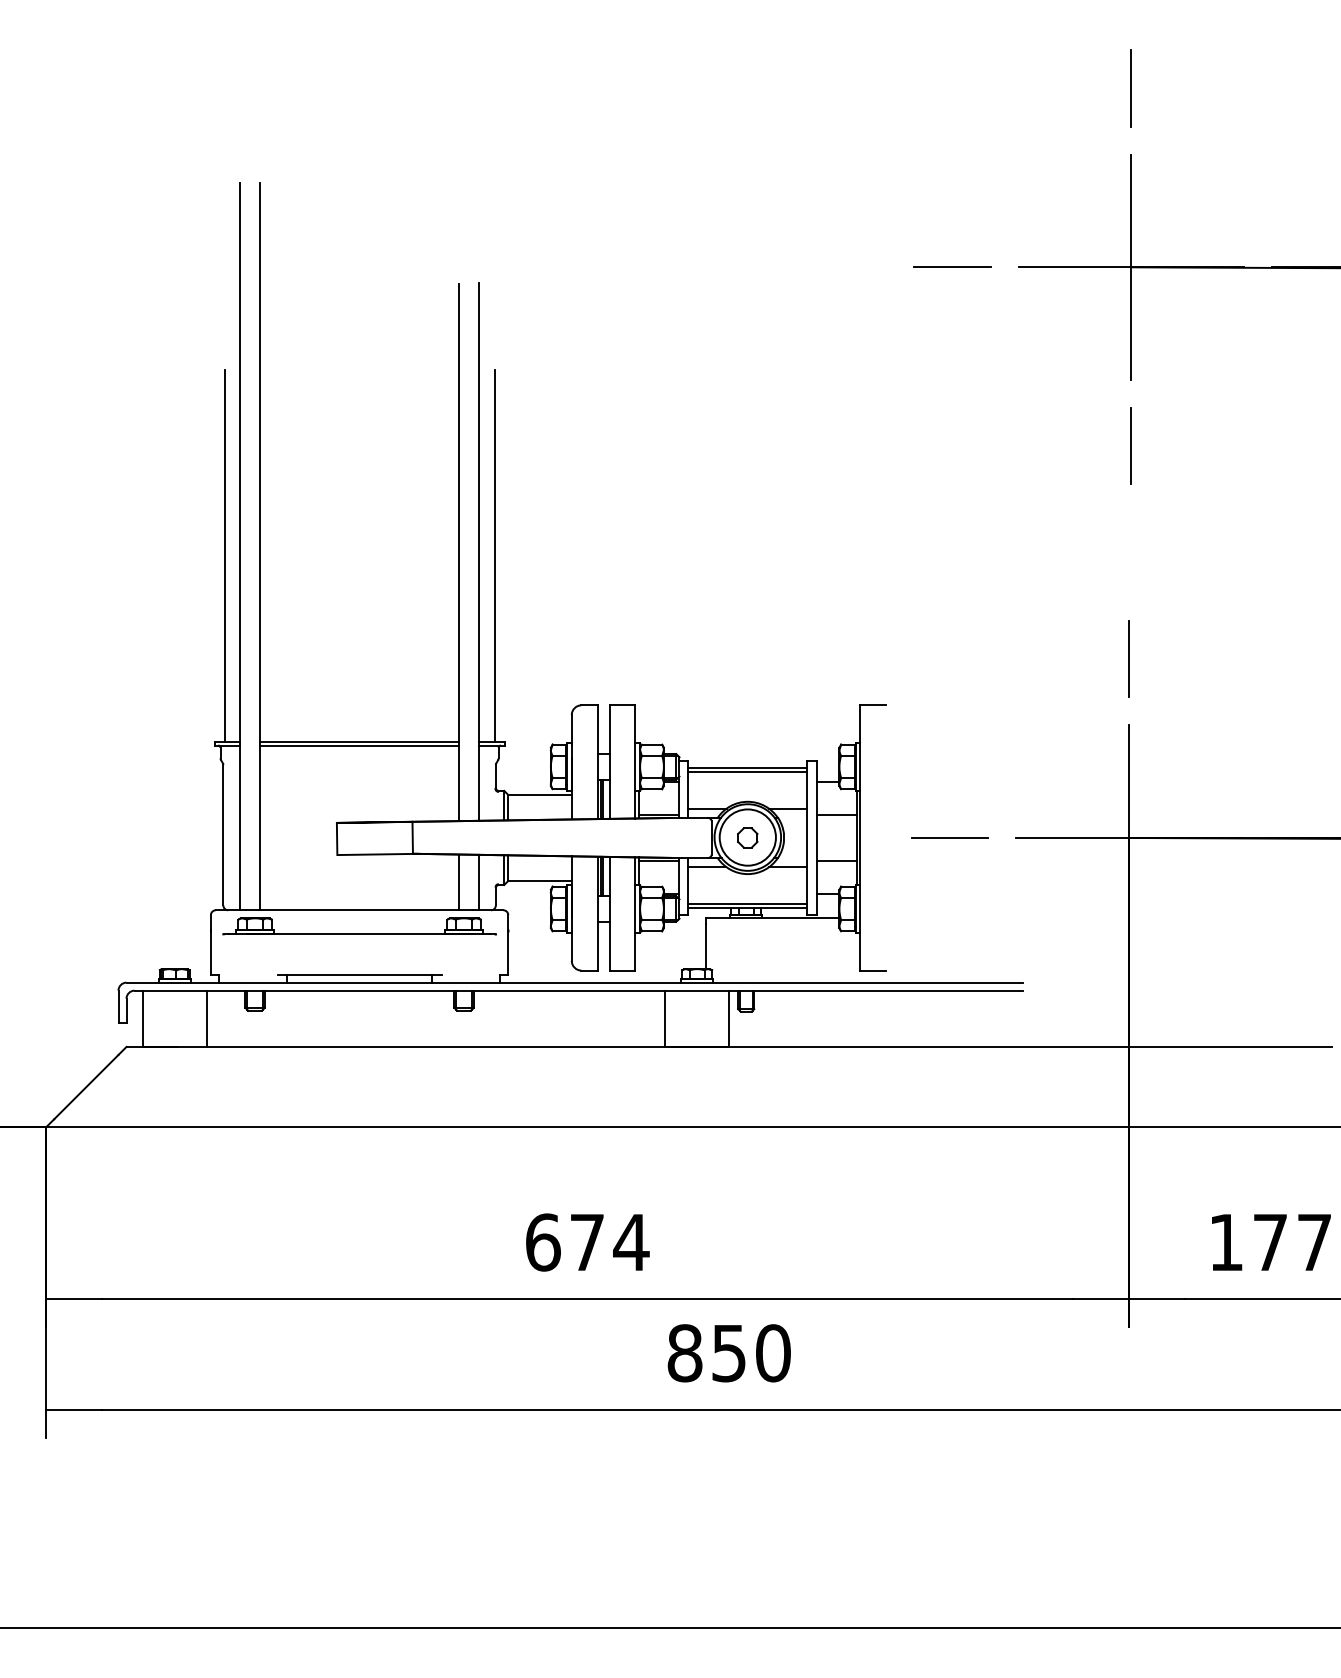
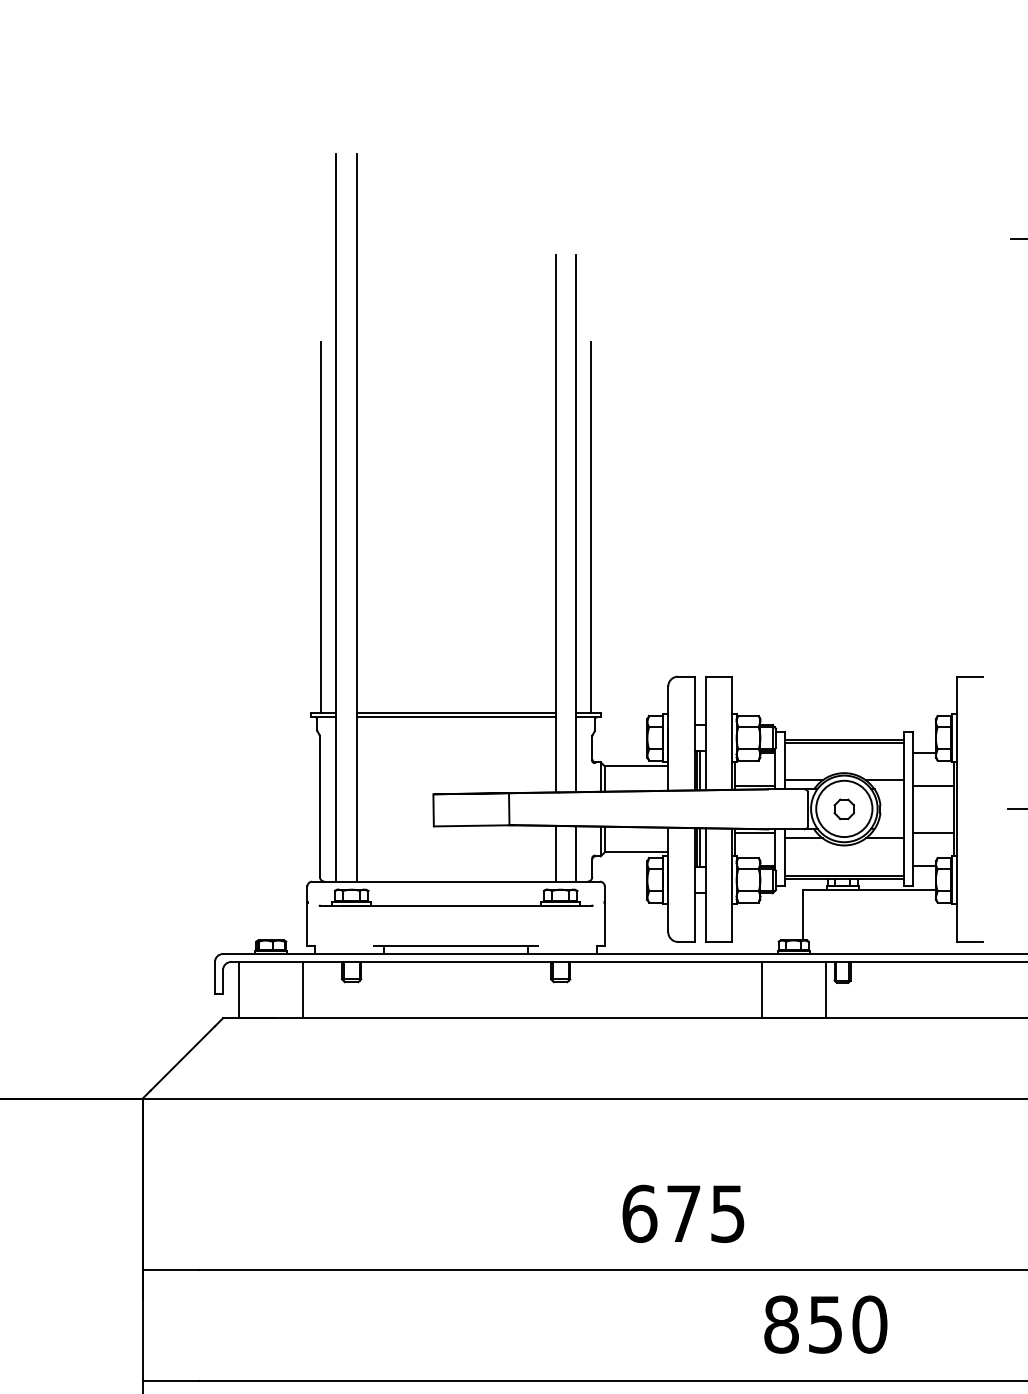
text: (631, 1242) -> (728, 1213), 674 -> 675

